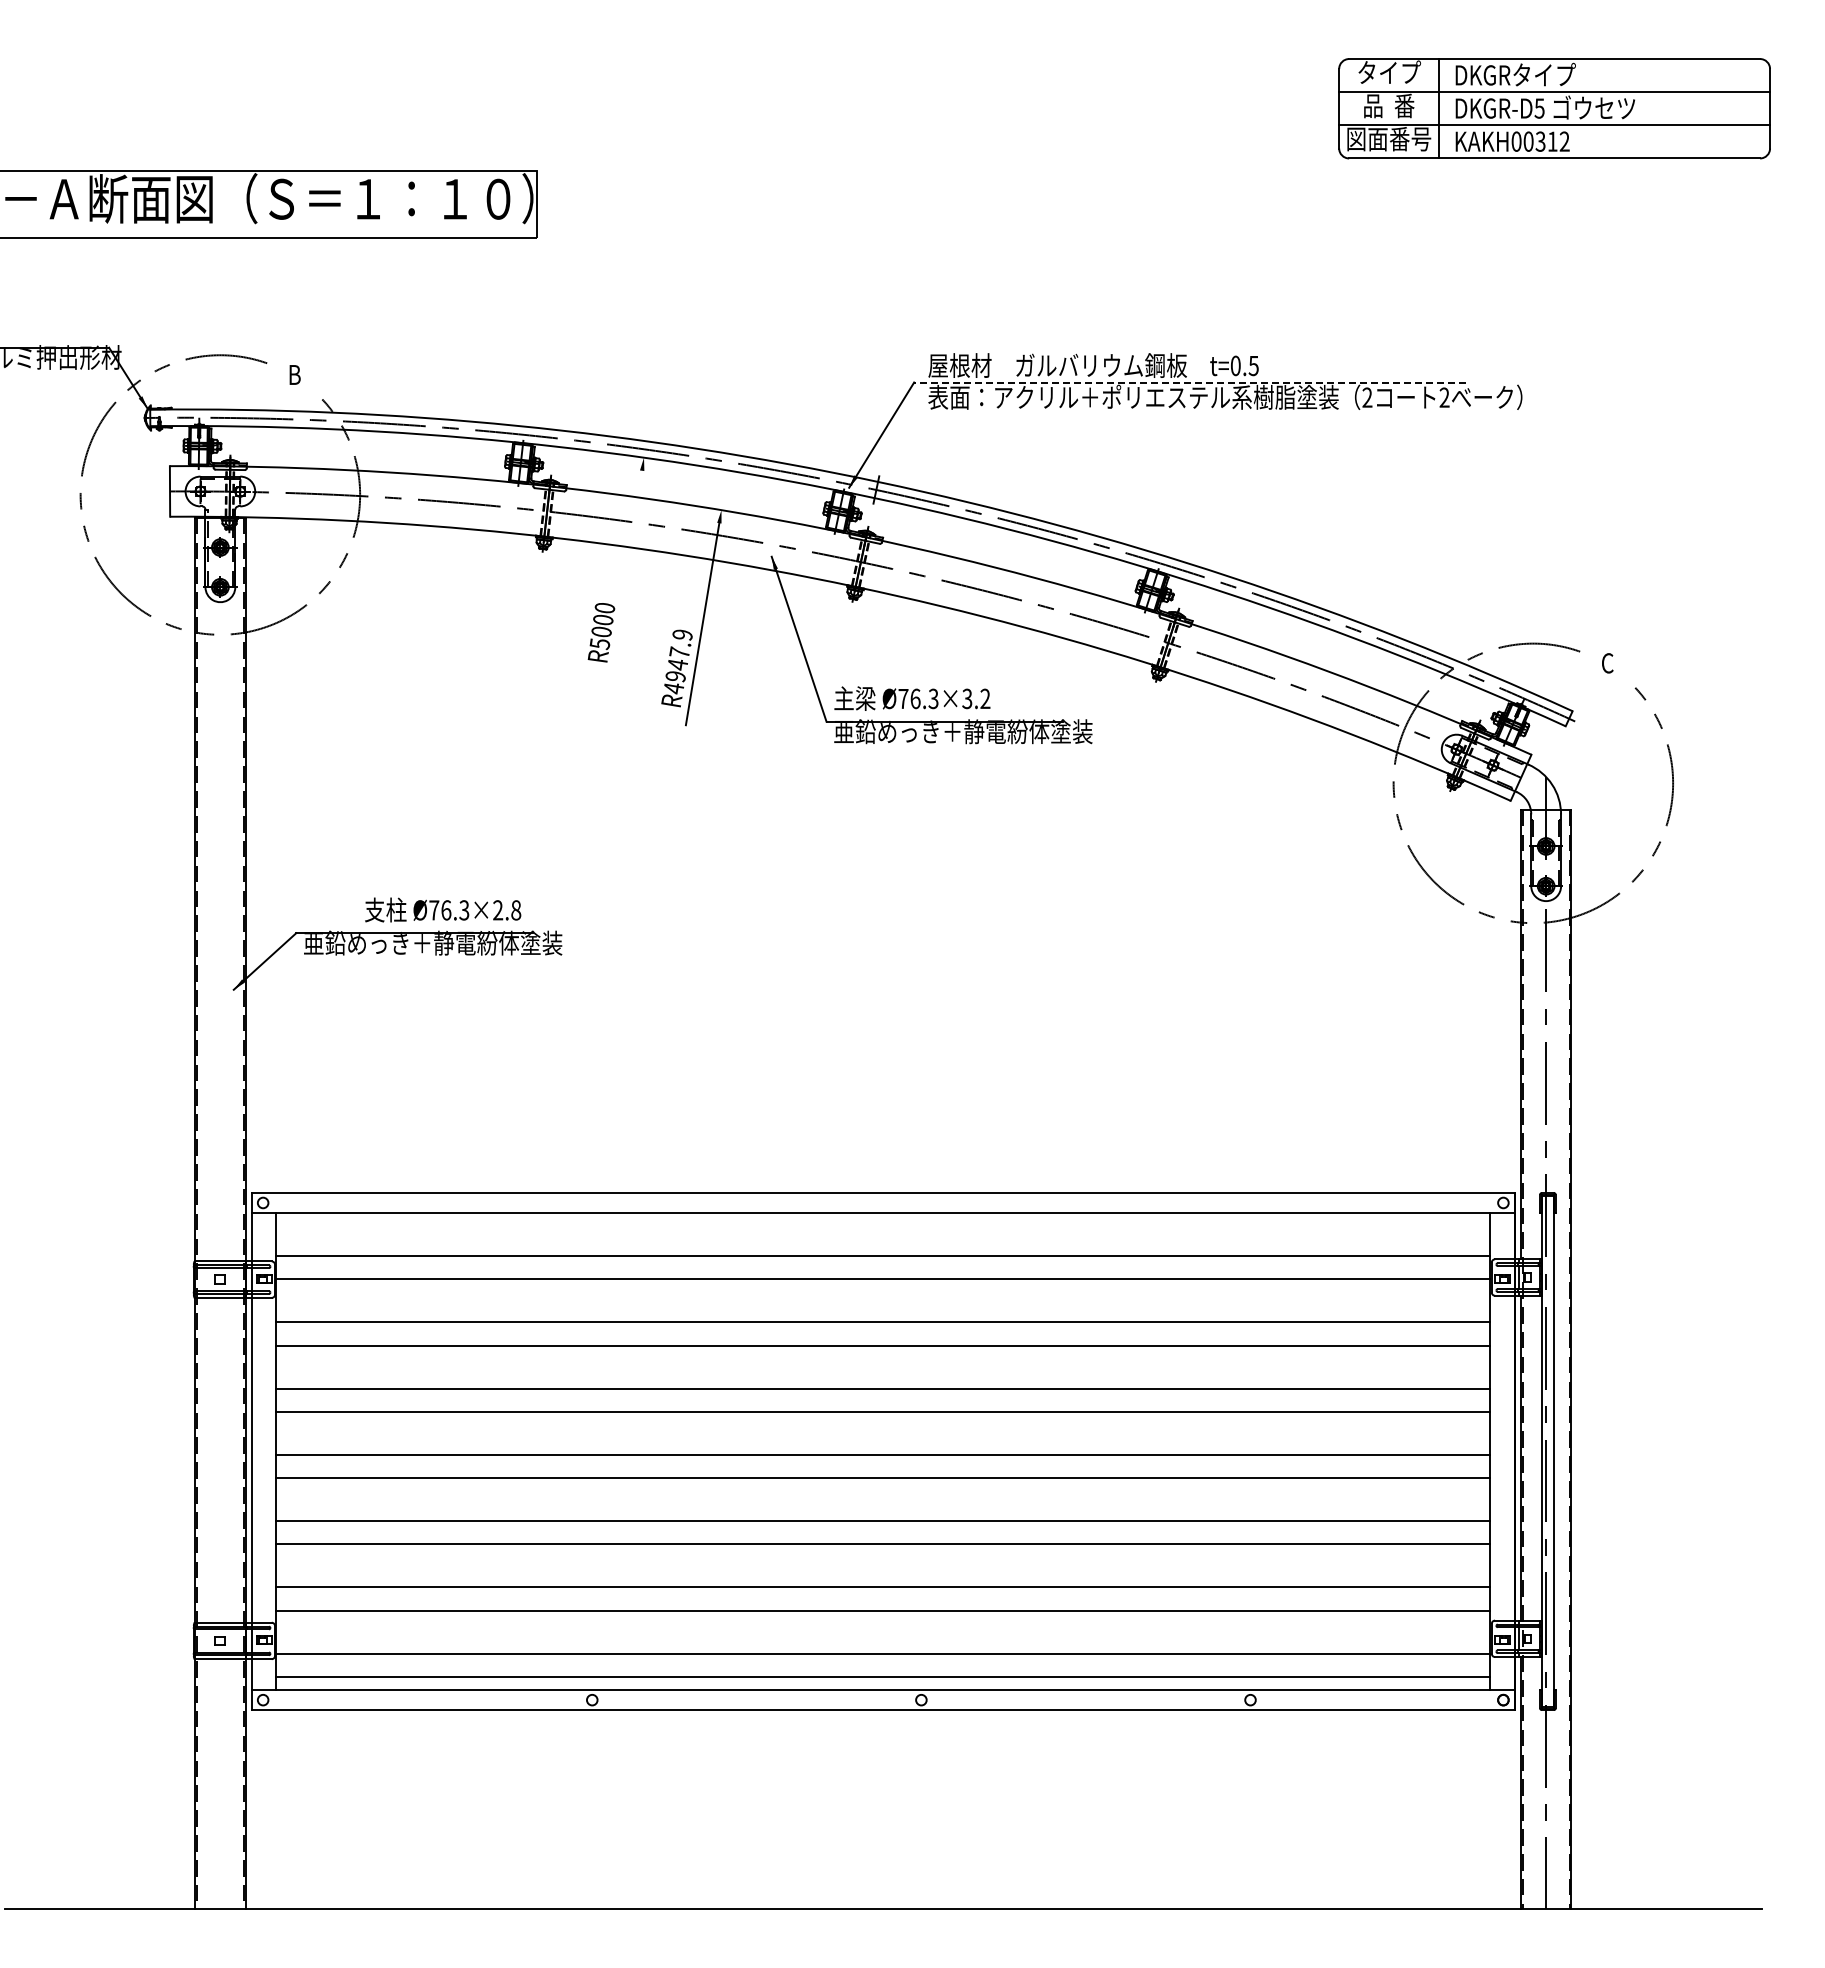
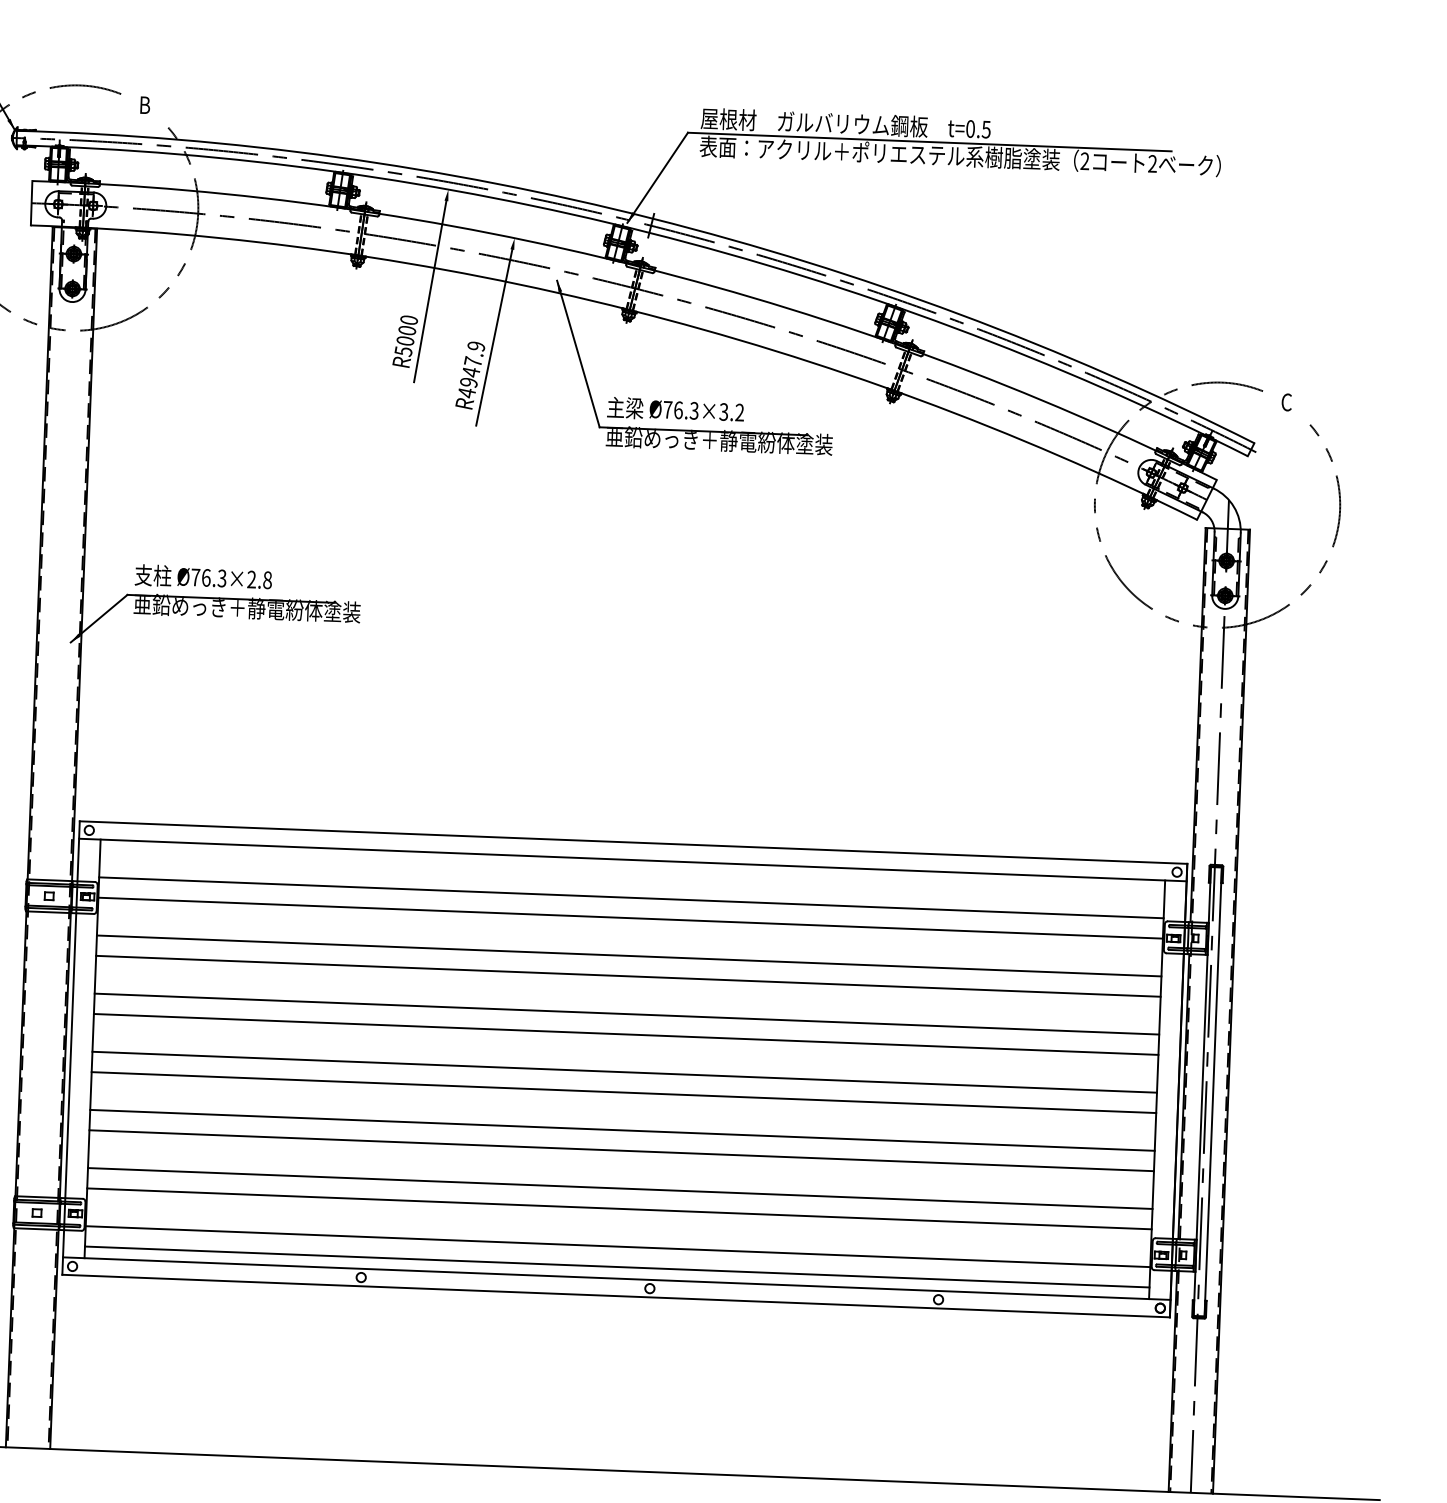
line: (1189, 382) -> (929, 142), dashed -> solid
line: (627, 574) -> (430, 291), added
text: (443, 909) -> (203, 577), moved

